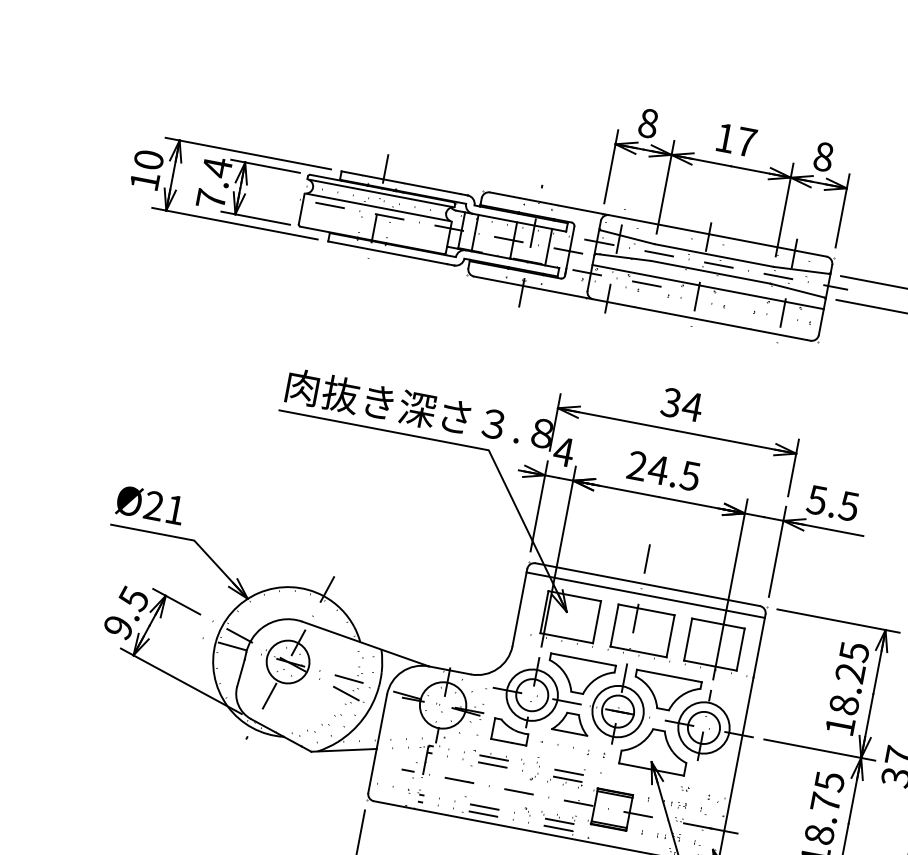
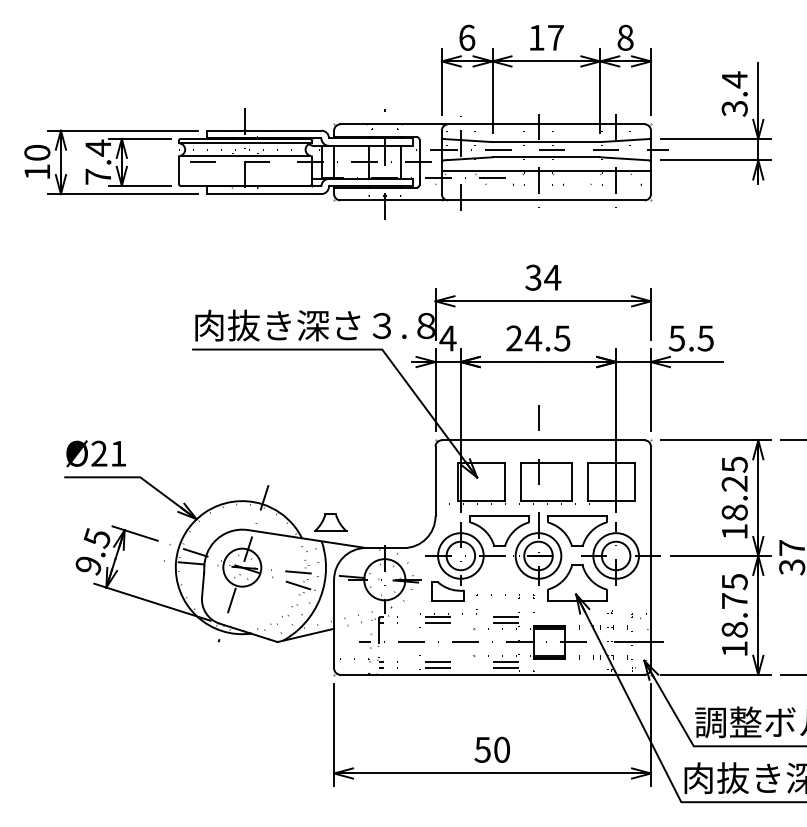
text: (648, 123) -> (467, 37), 8 -> 6
line: (646, 594) -> (543, 449), removed
part: (571, 722) -> (330, 522), moved

